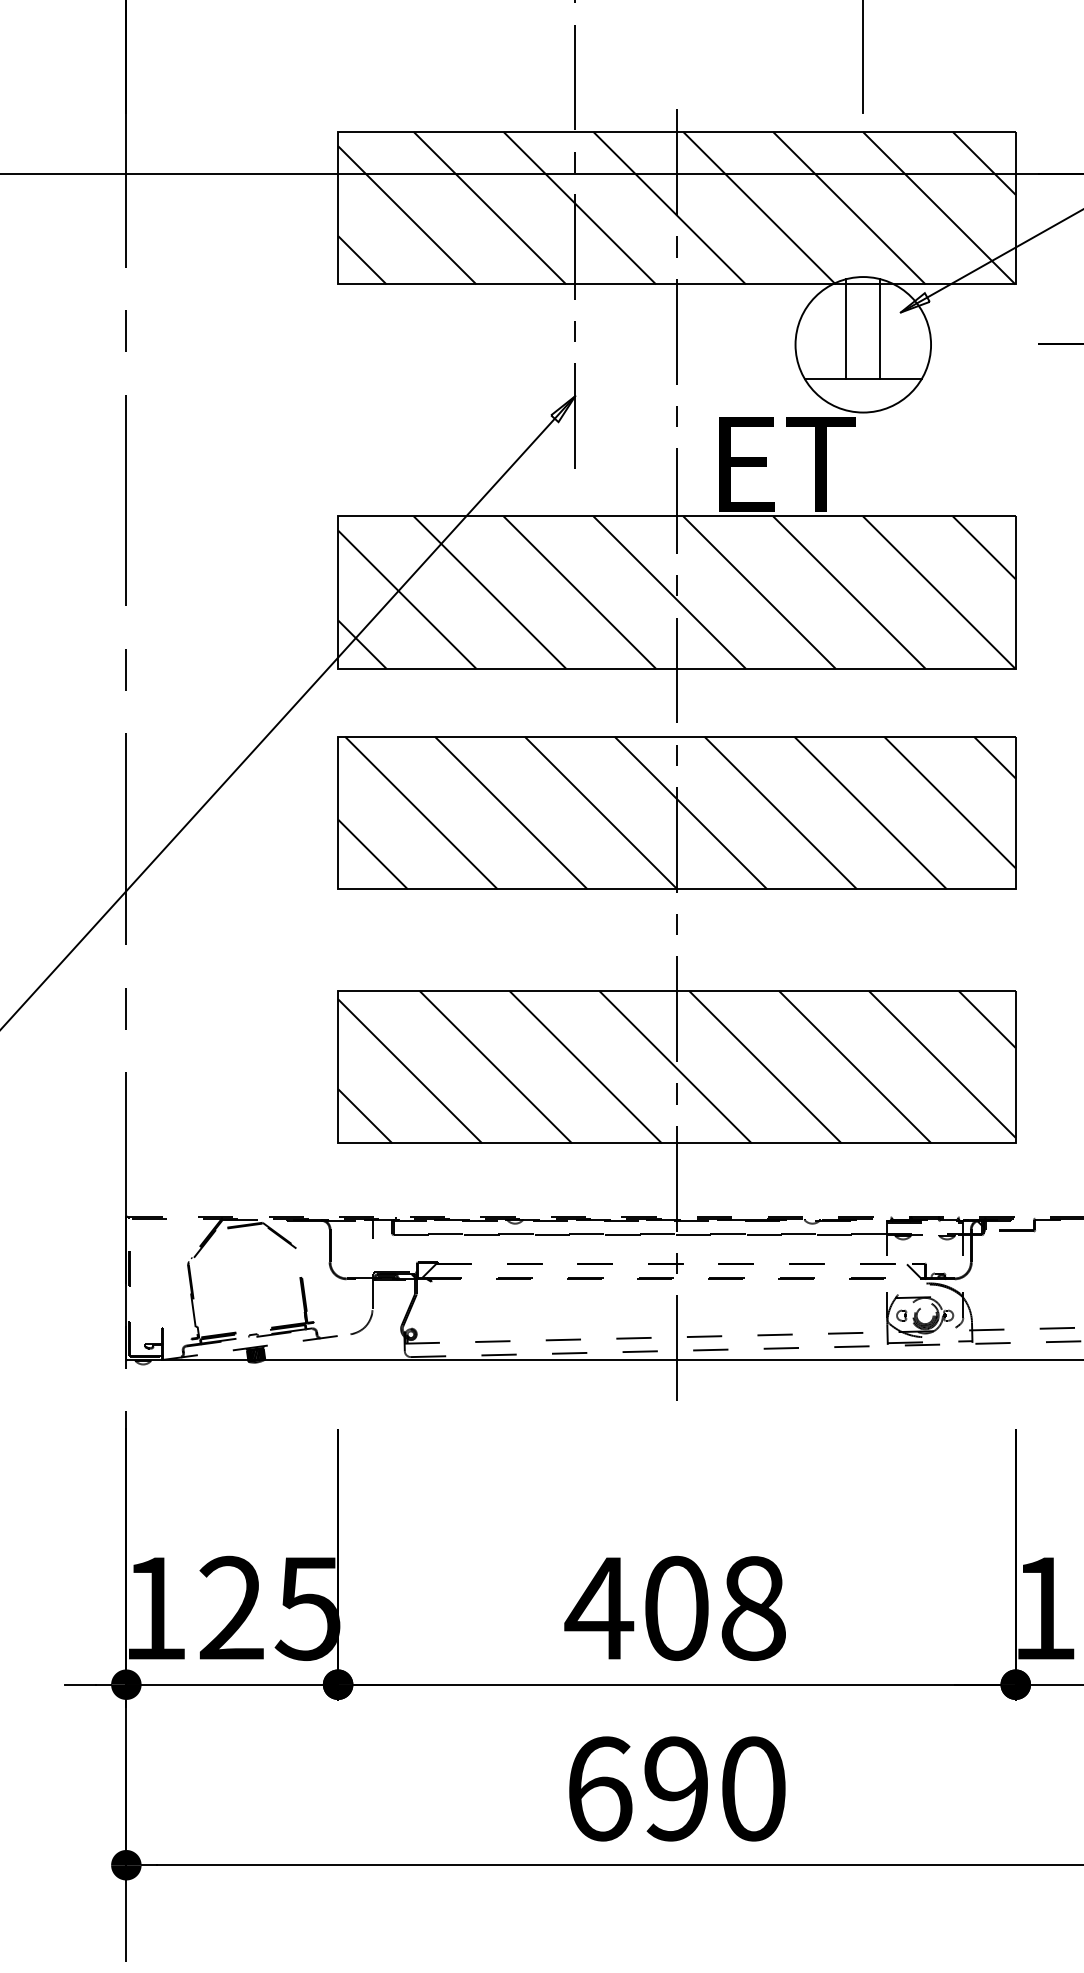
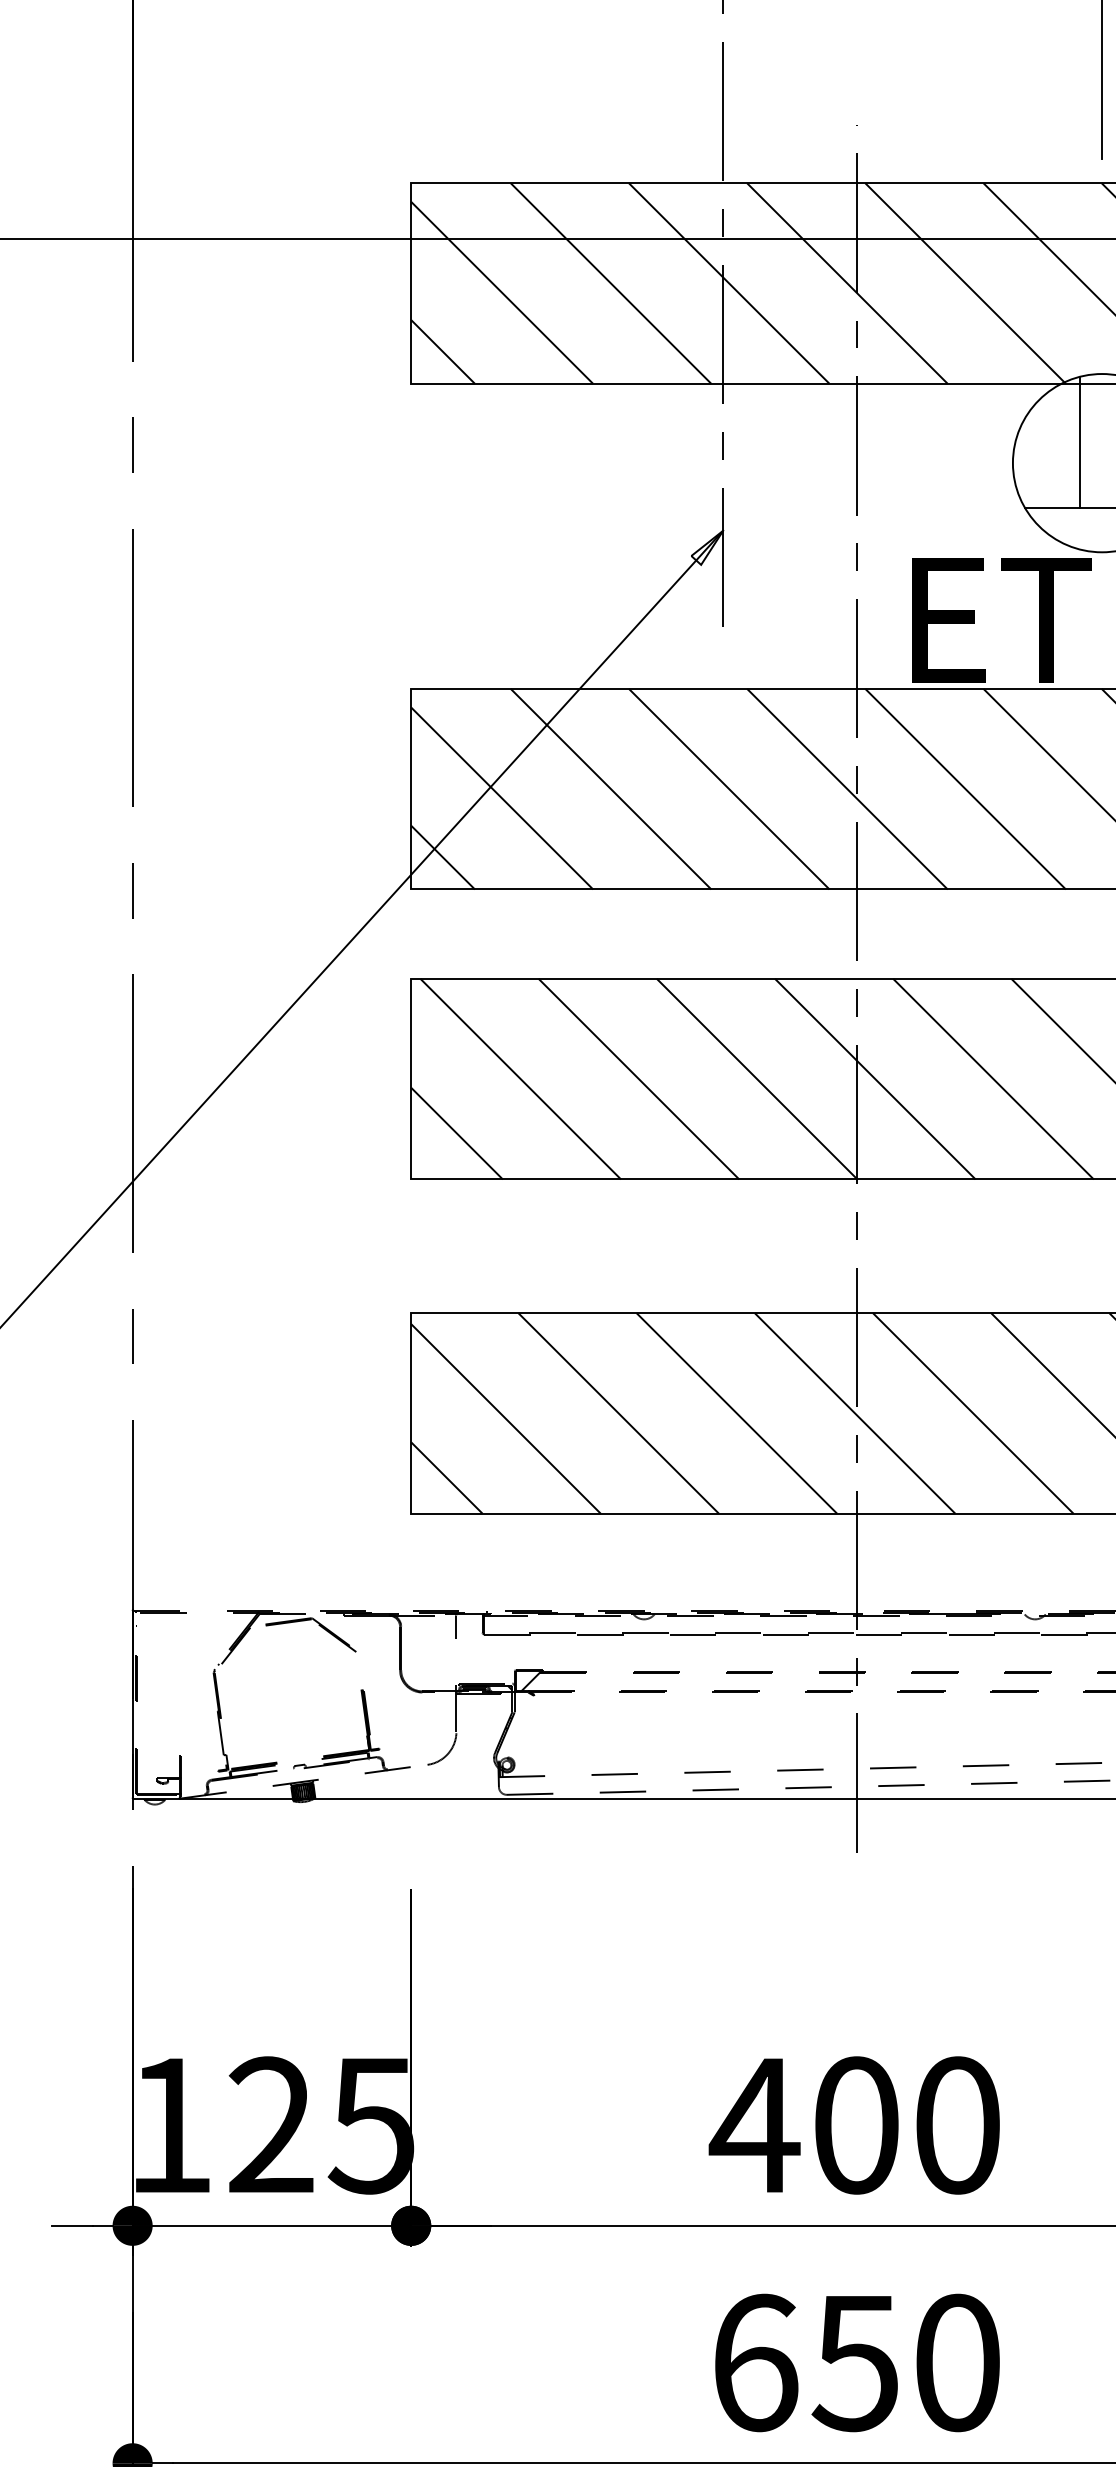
text: (753, 1607) -> (957, 2124), 408 -> 400
text: (674, 1788) -> (853, 2362), 690 -> 650

